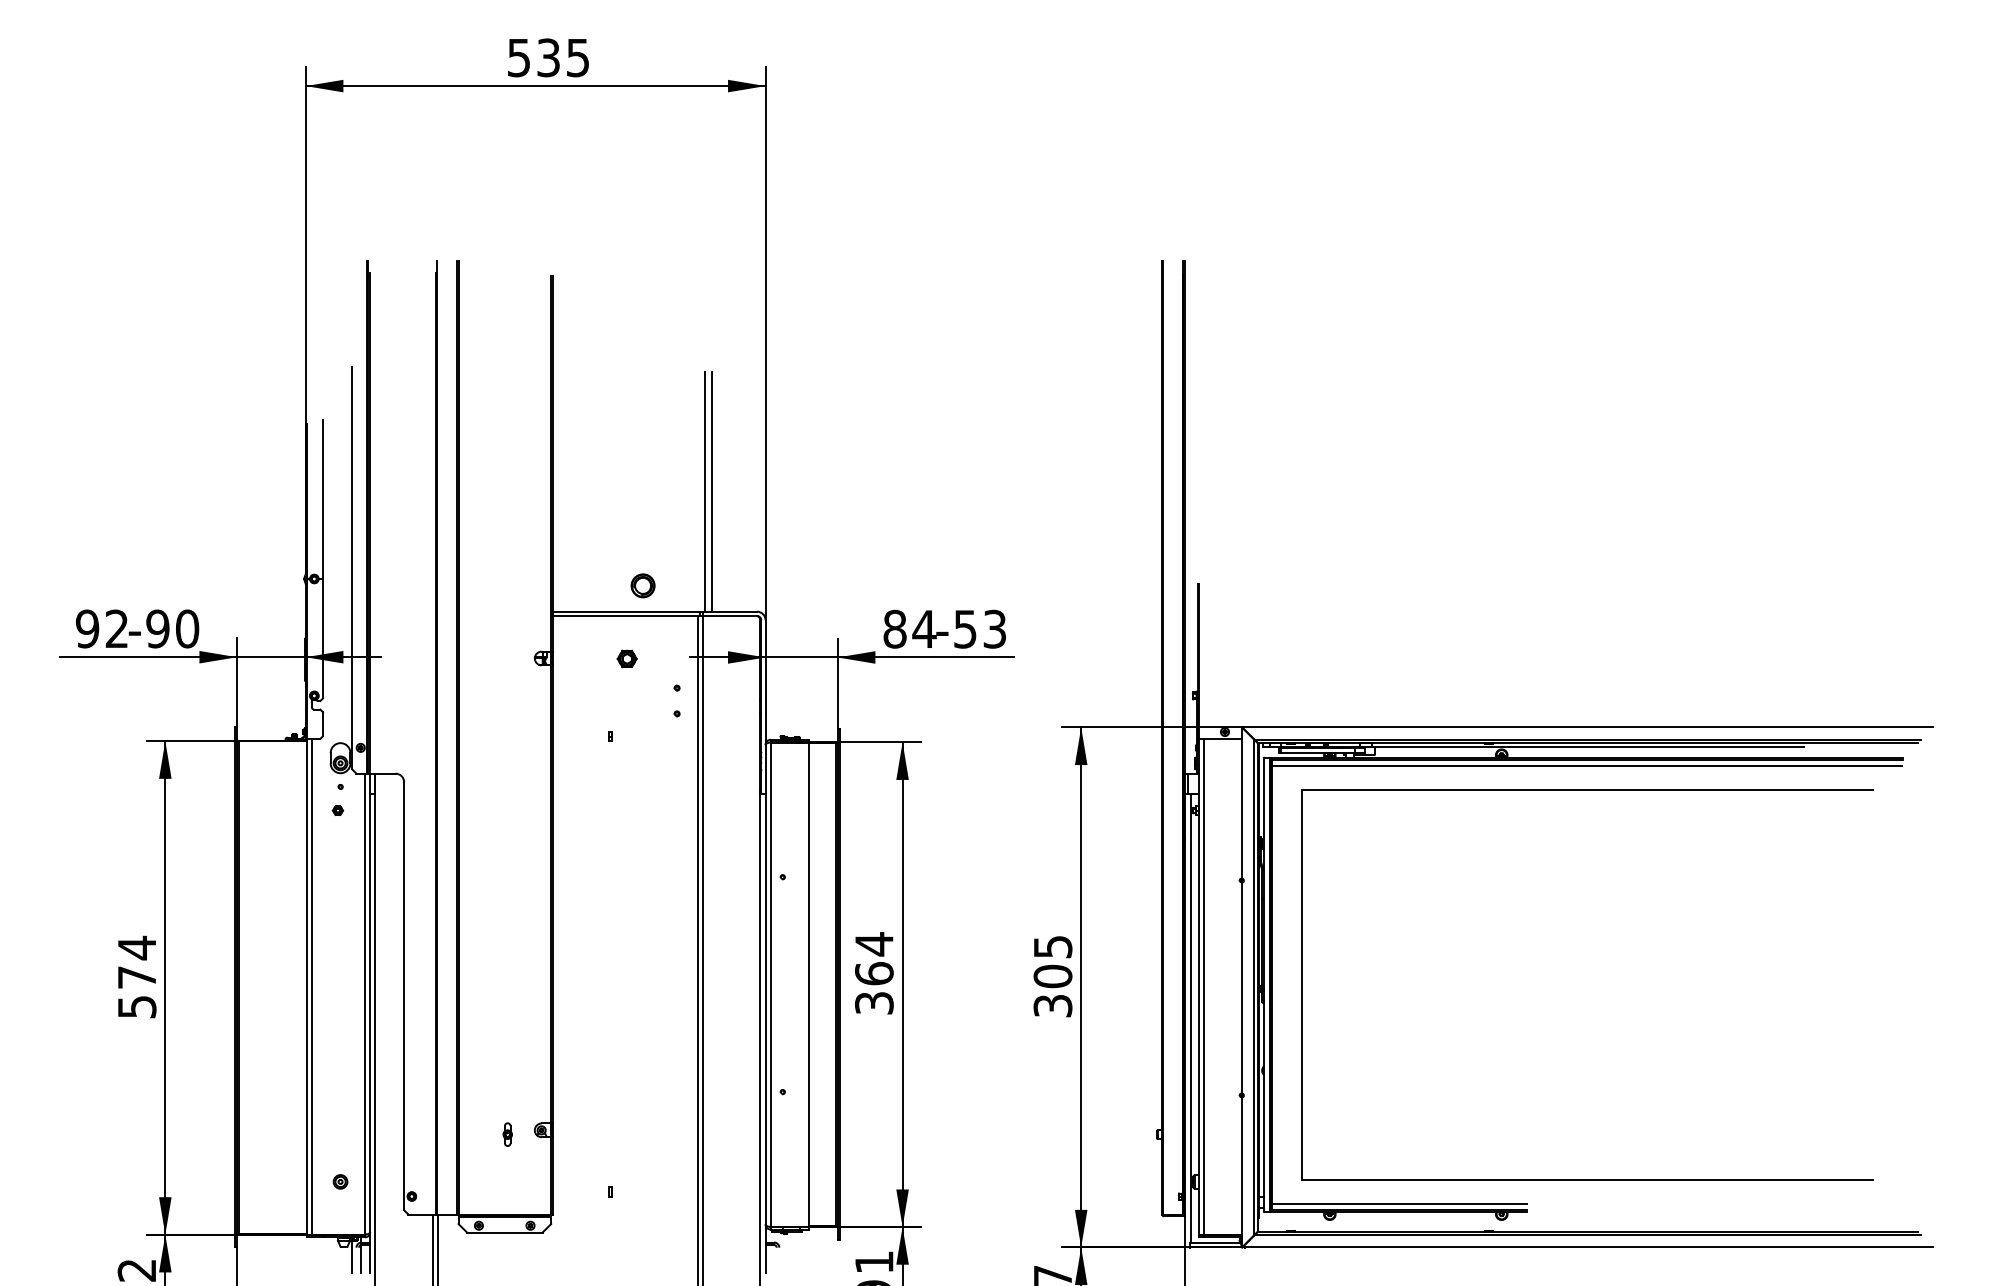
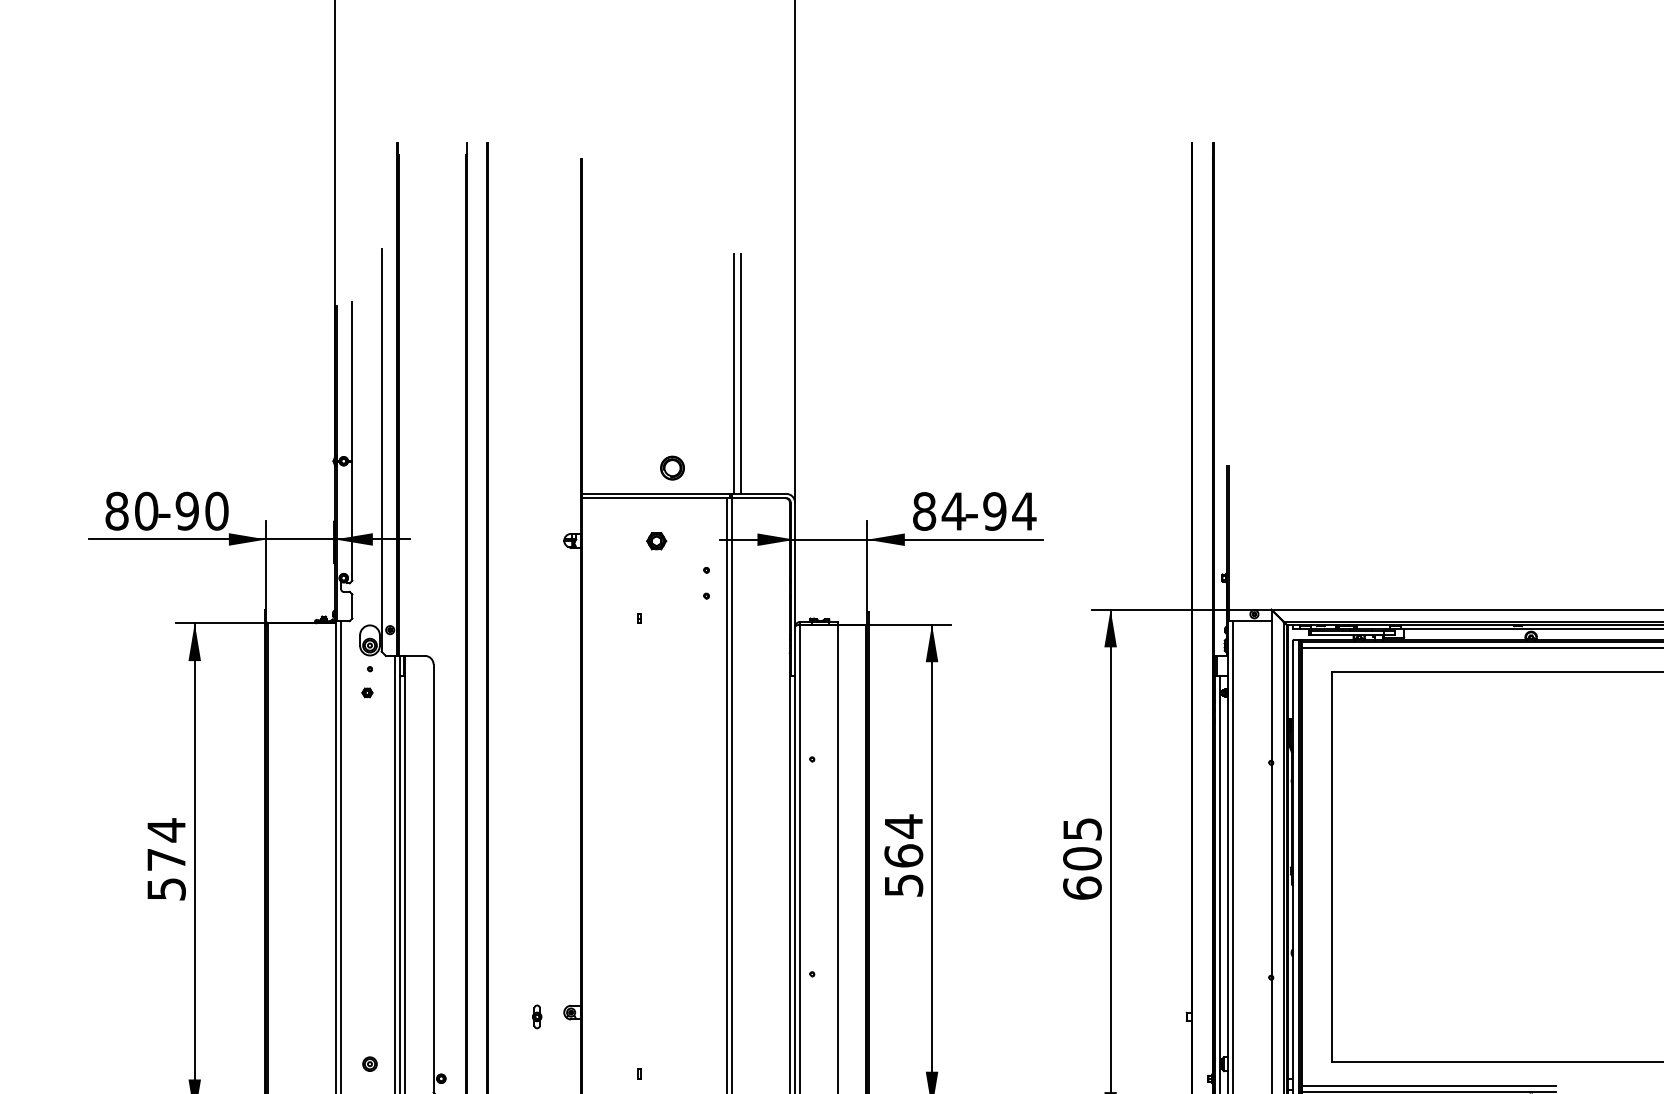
text: (101, 628) -> (130, 510), 92 -> 80
text: (980, 628) -> (1009, 510), -53 -> -94
text: (874, 1003) -> (903, 885), 364 -> 564
text: (1052, 1005) -> (1081, 887), 305 -> 605

